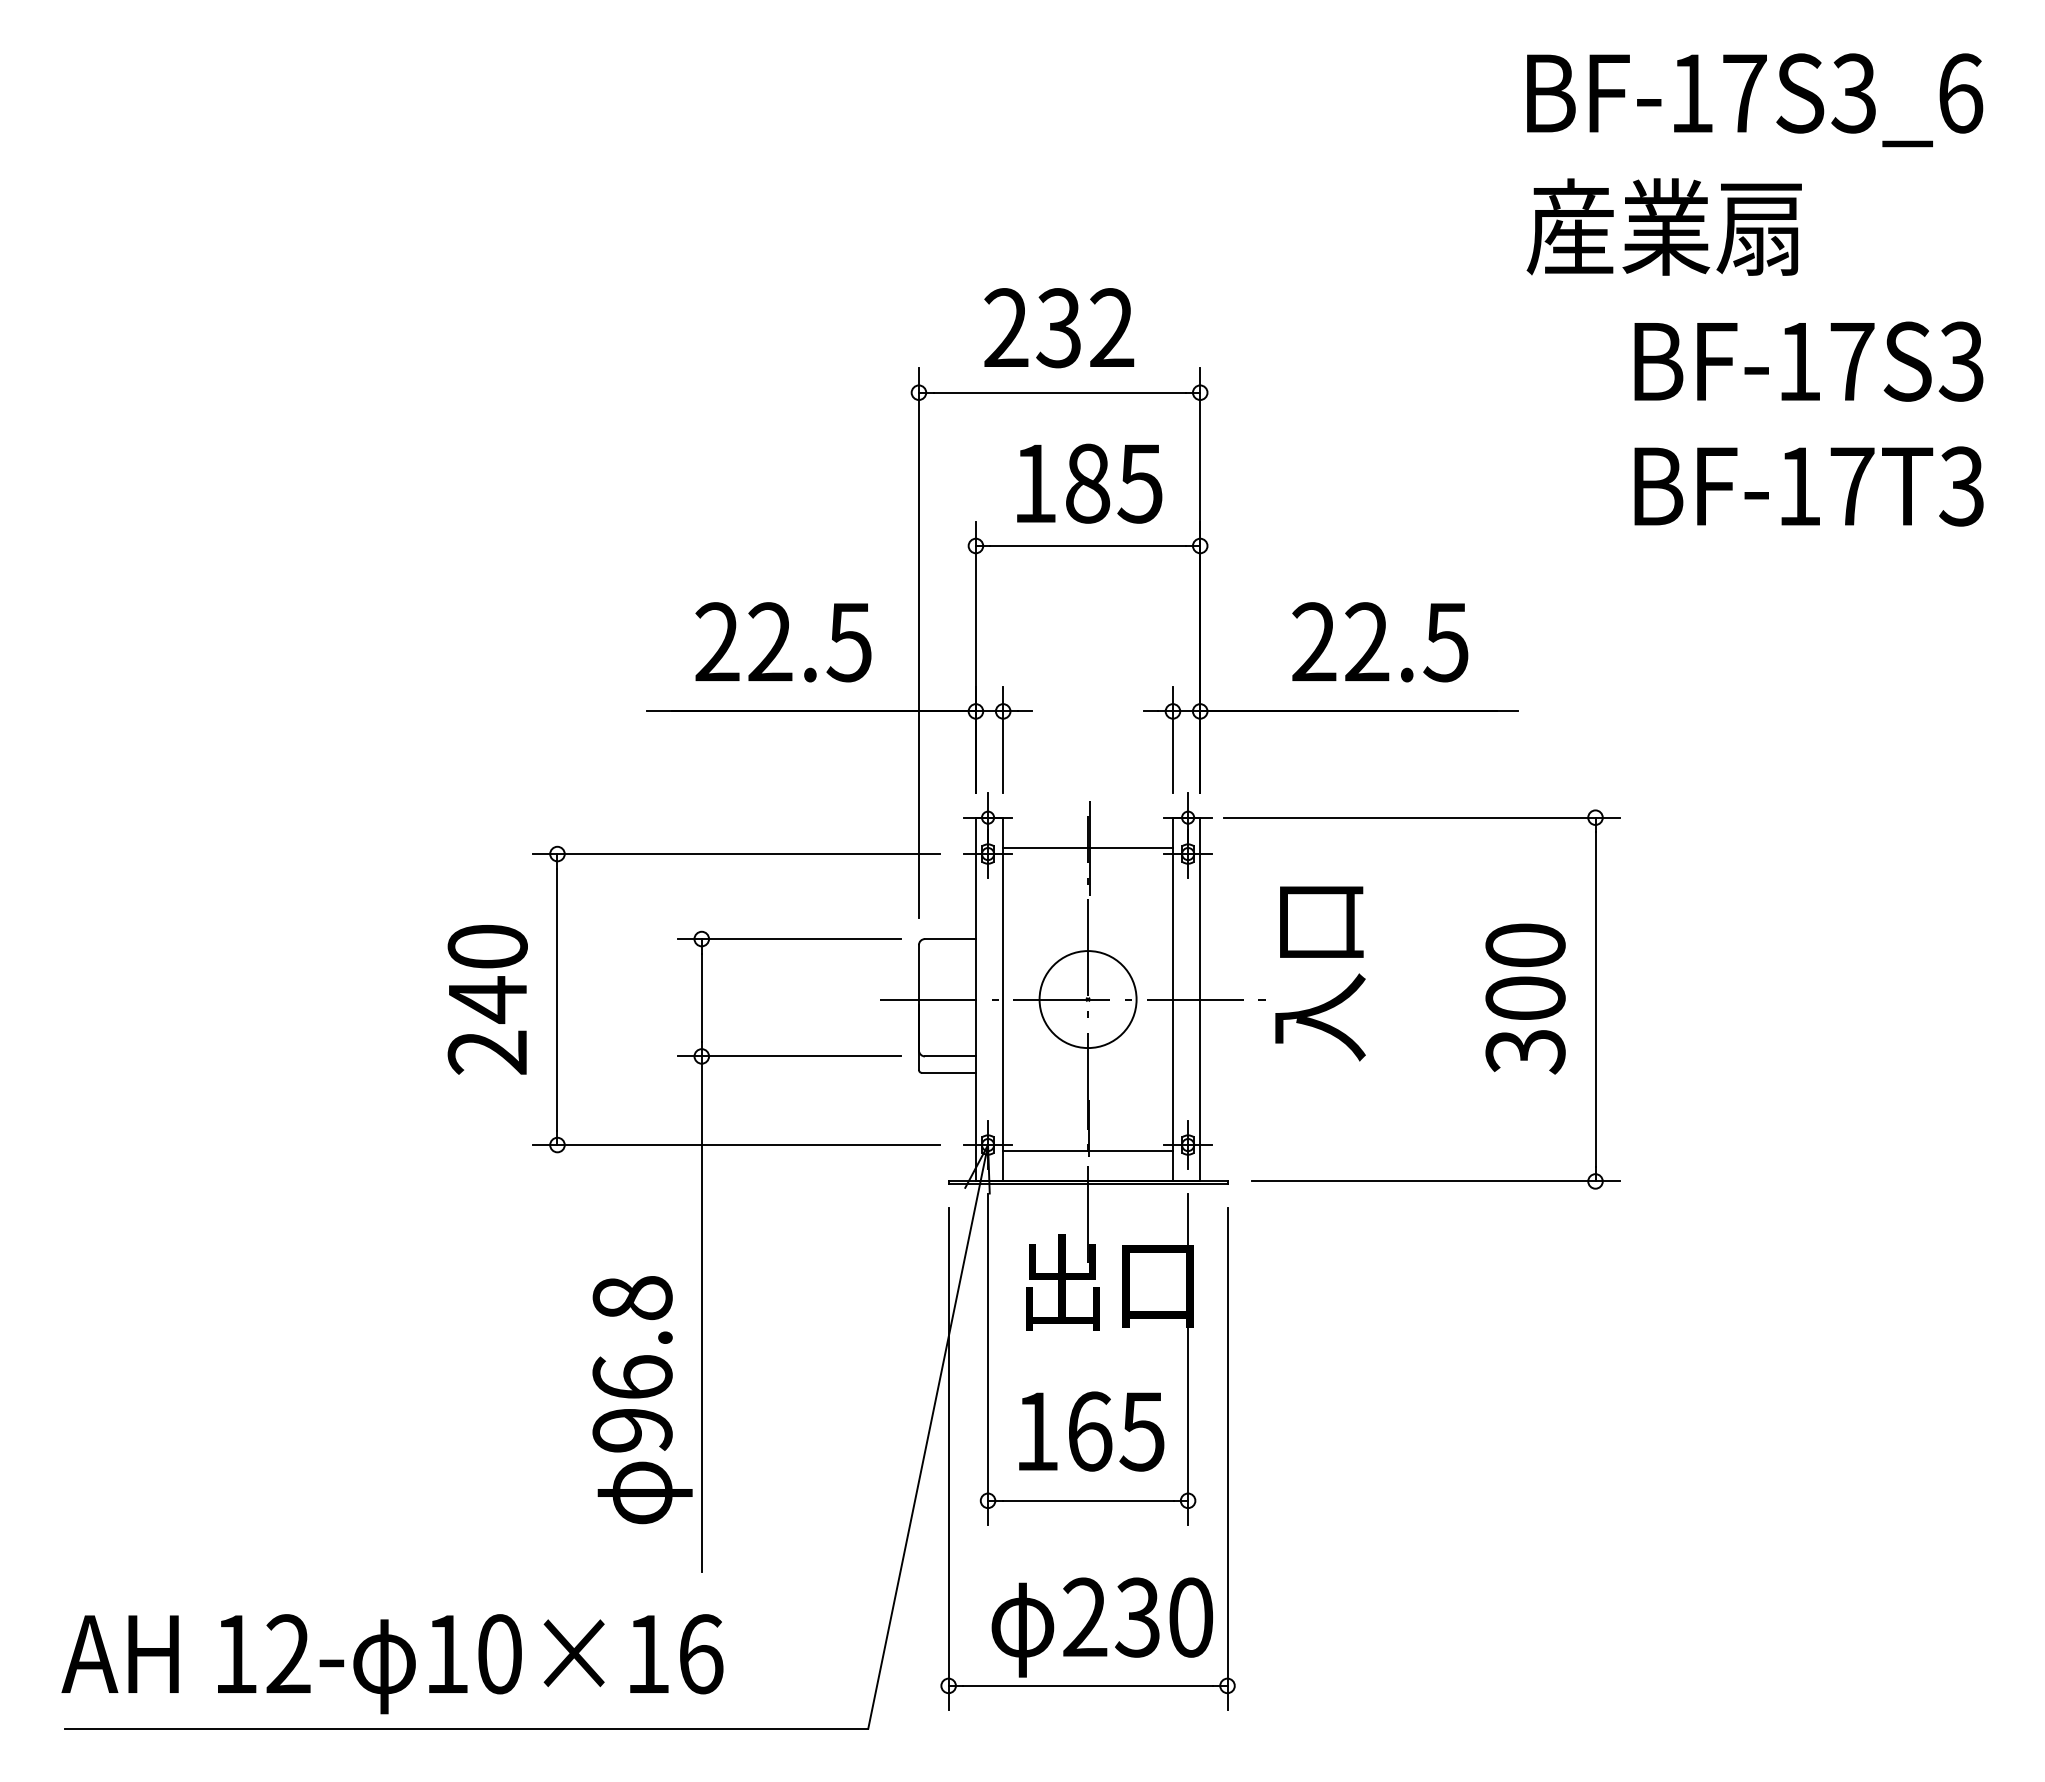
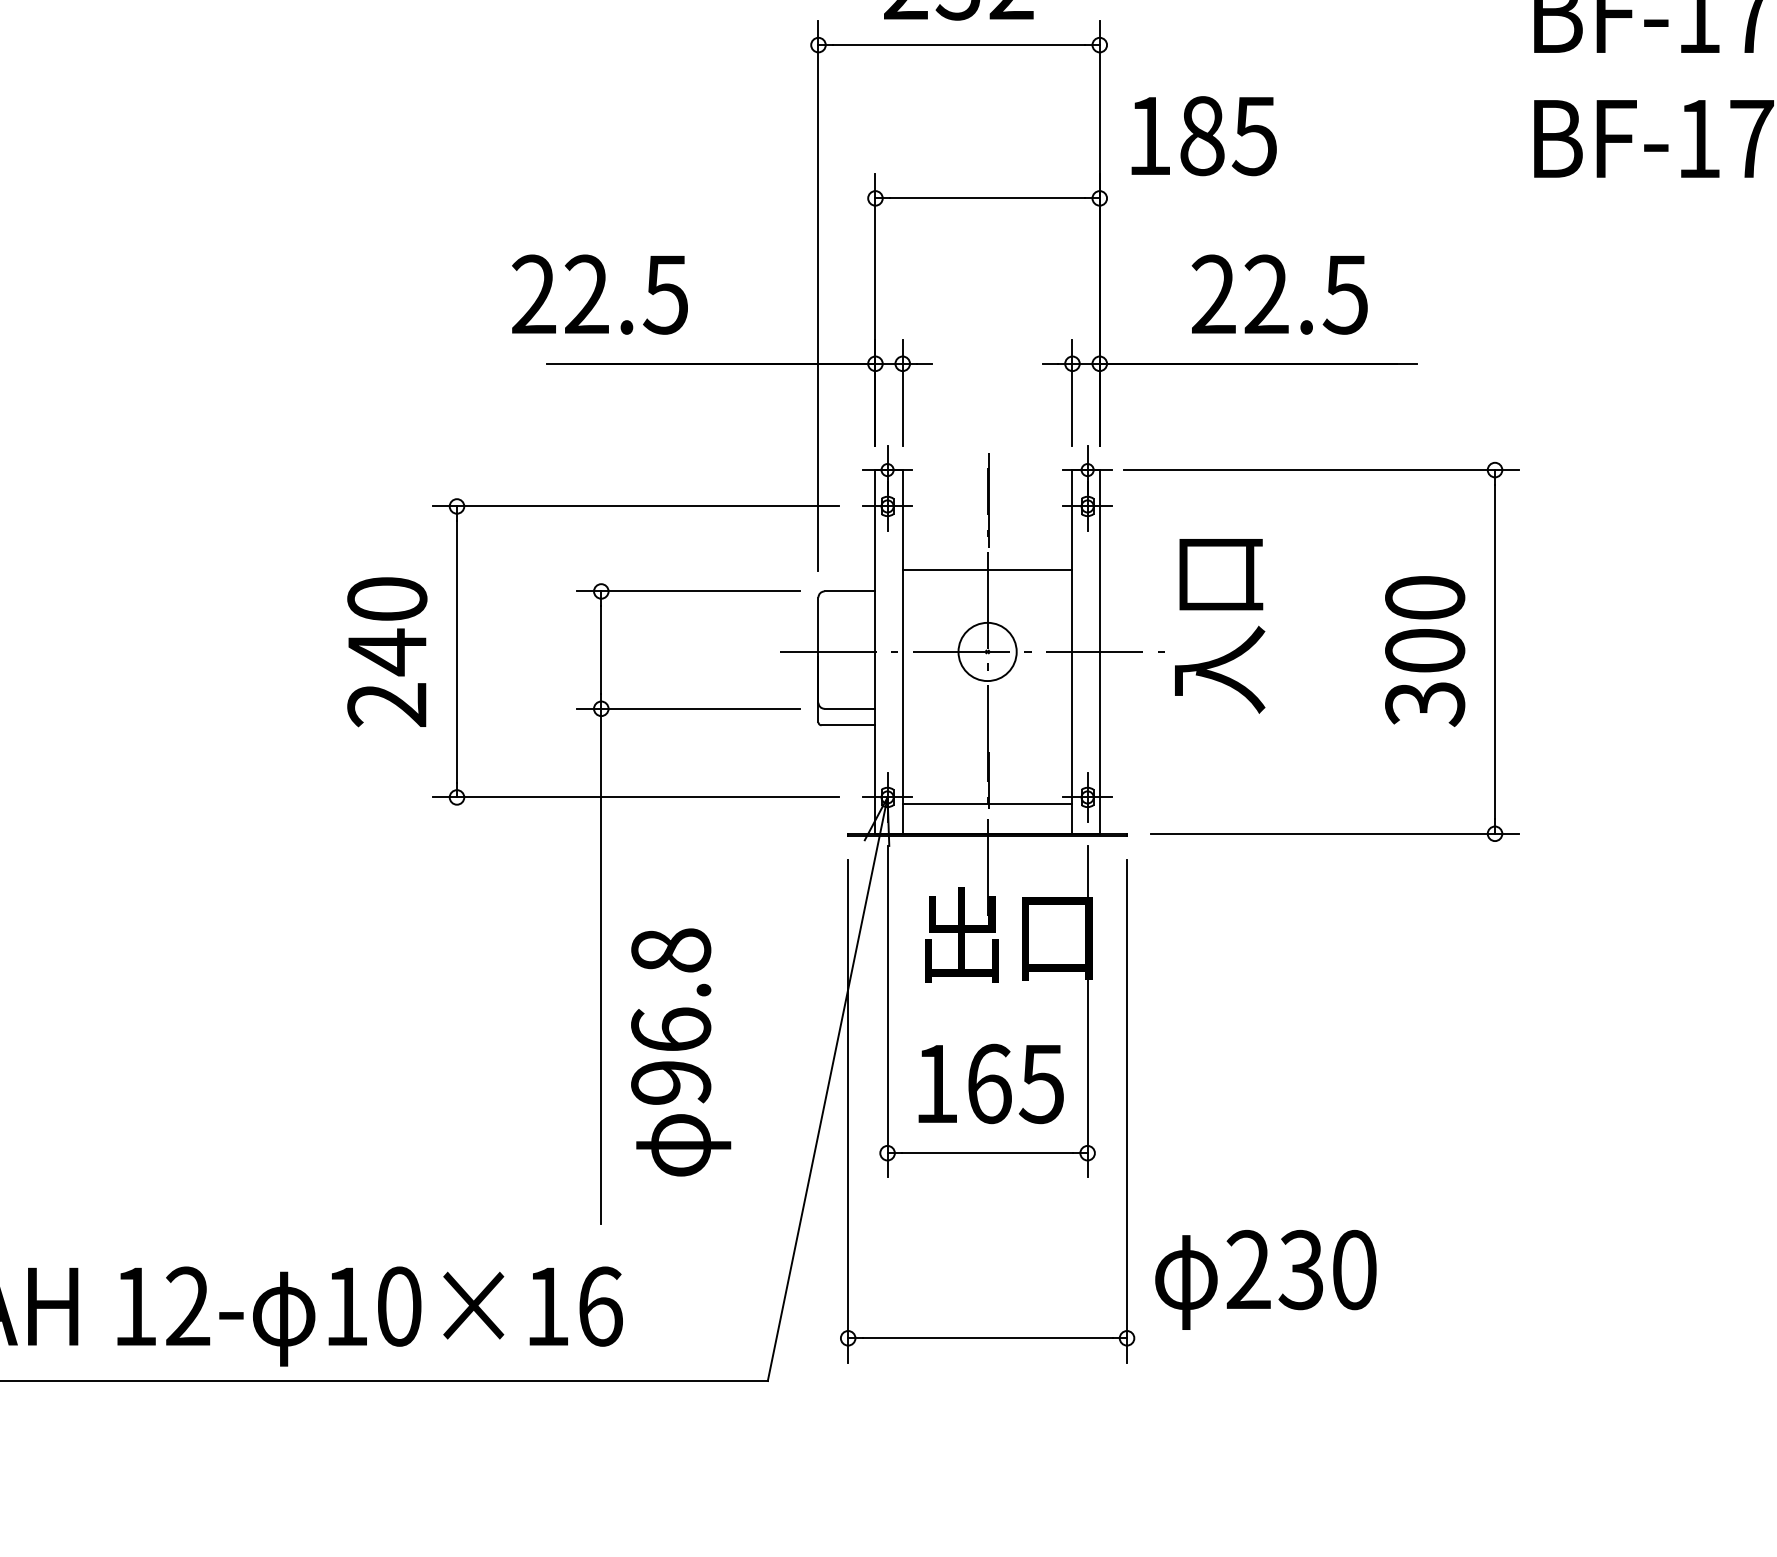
text: (1089, 483) -> (1204, 135), moved
text: (783, 642) -> (600, 294), moved
line: (1087, 848) -> (987, 570), moved
circle: (1087, 999) -> (987, 651), size x0.6
text: (642, 1400) -> (681, 1052), moved
text: (1101, 1627) -> (1265, 1279), moved

